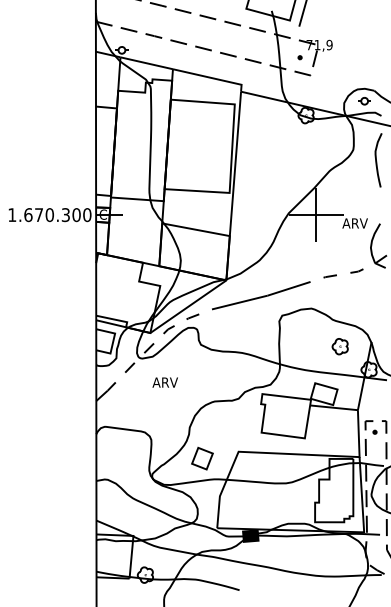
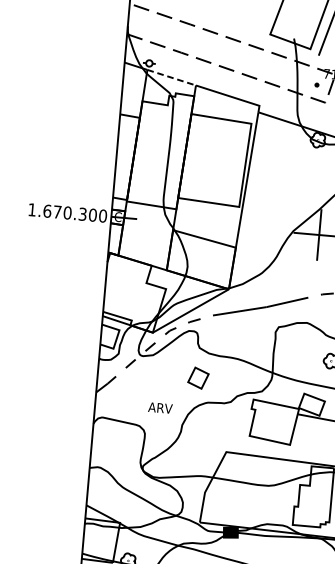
line: (146, 63) -> (171, 77), solid -> dashed
text: (164, 382) -> (159, 407), moved
part: (202, 458) -> (198, 378), moved

